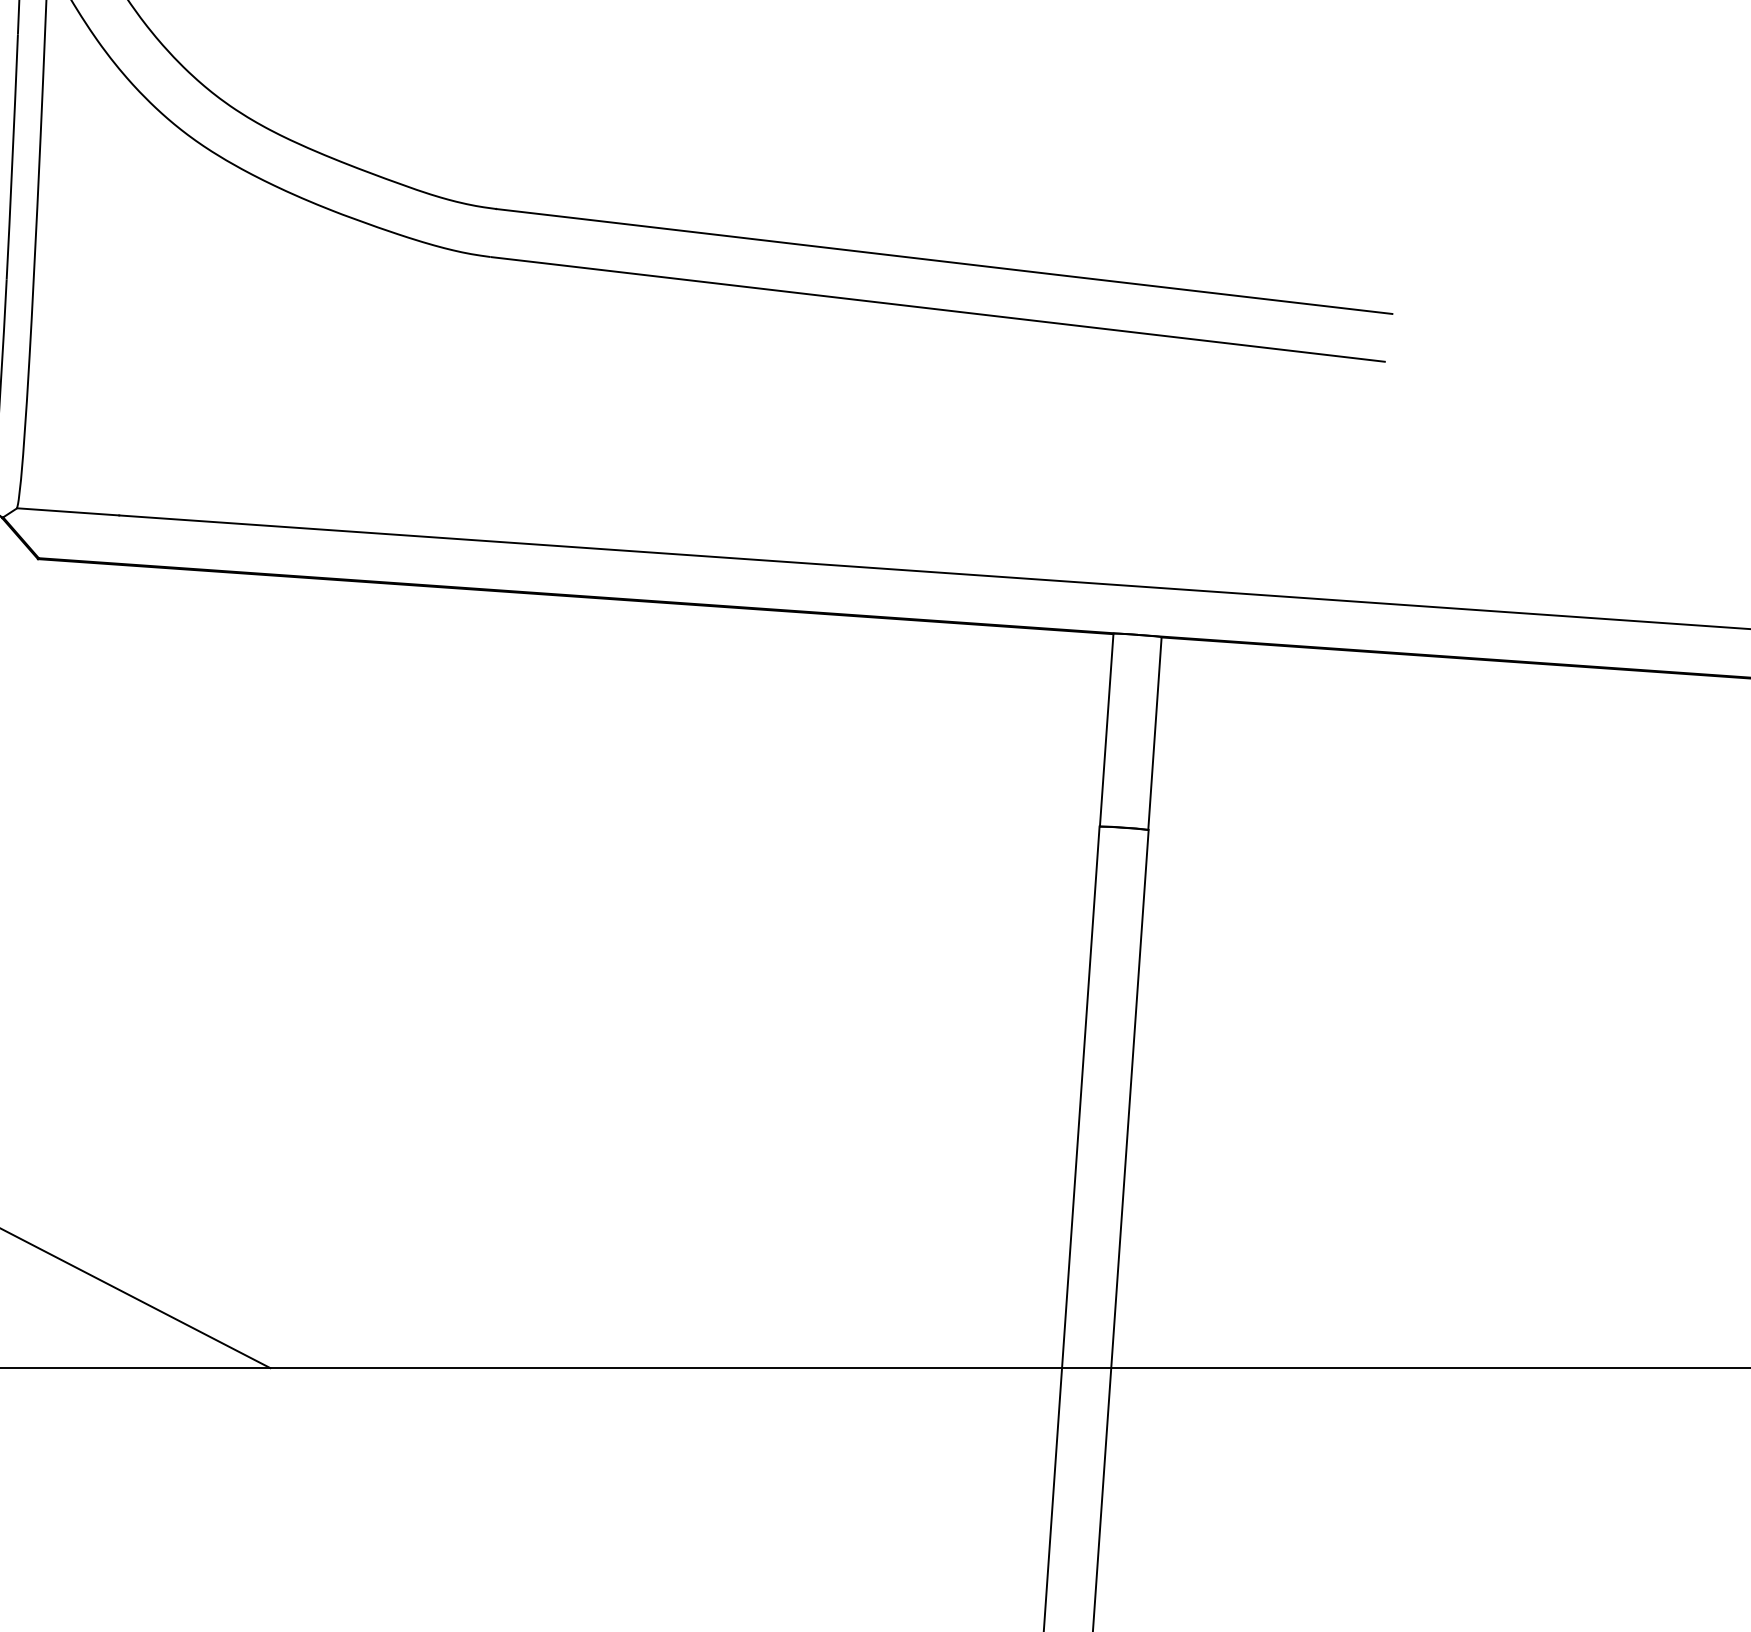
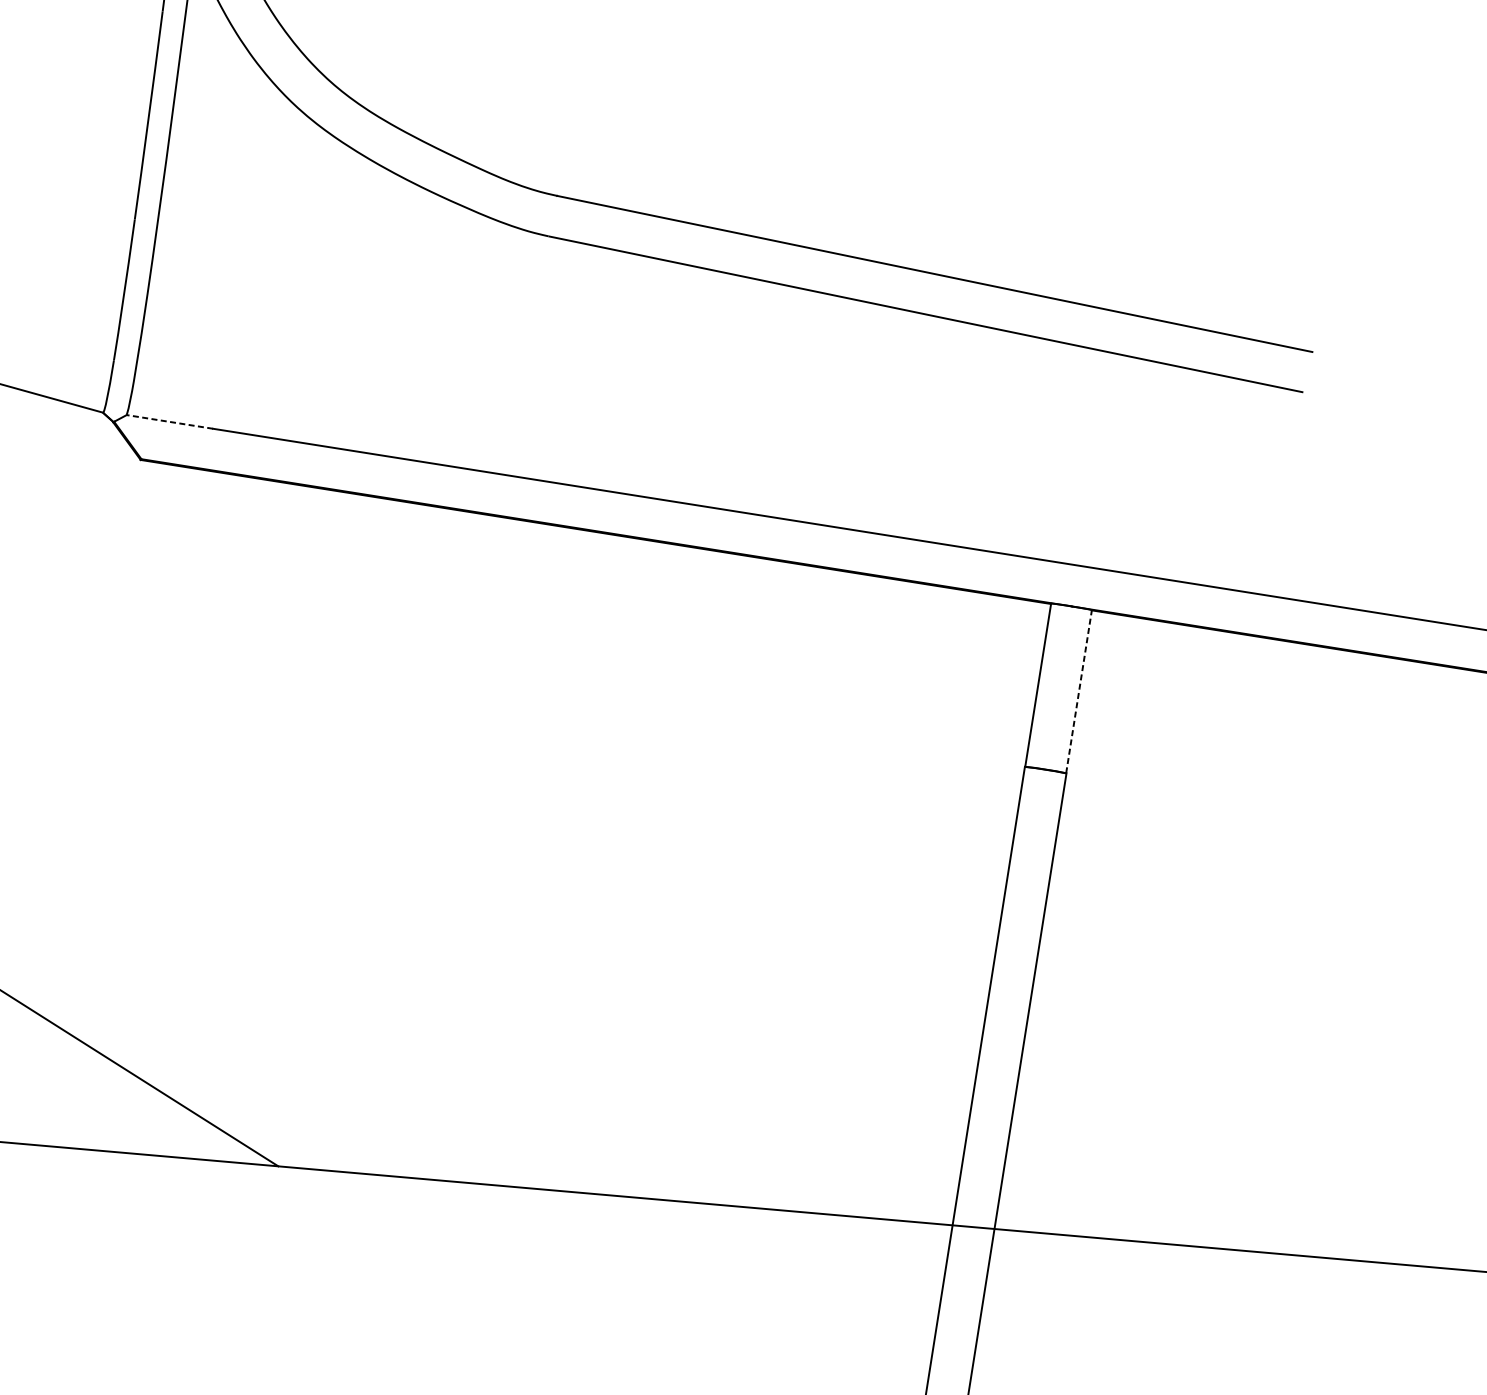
line: (67, 511) -> (169, 421), solid -> dashed
line: (1154, 733) -> (1078, 691), solid -> dashed

